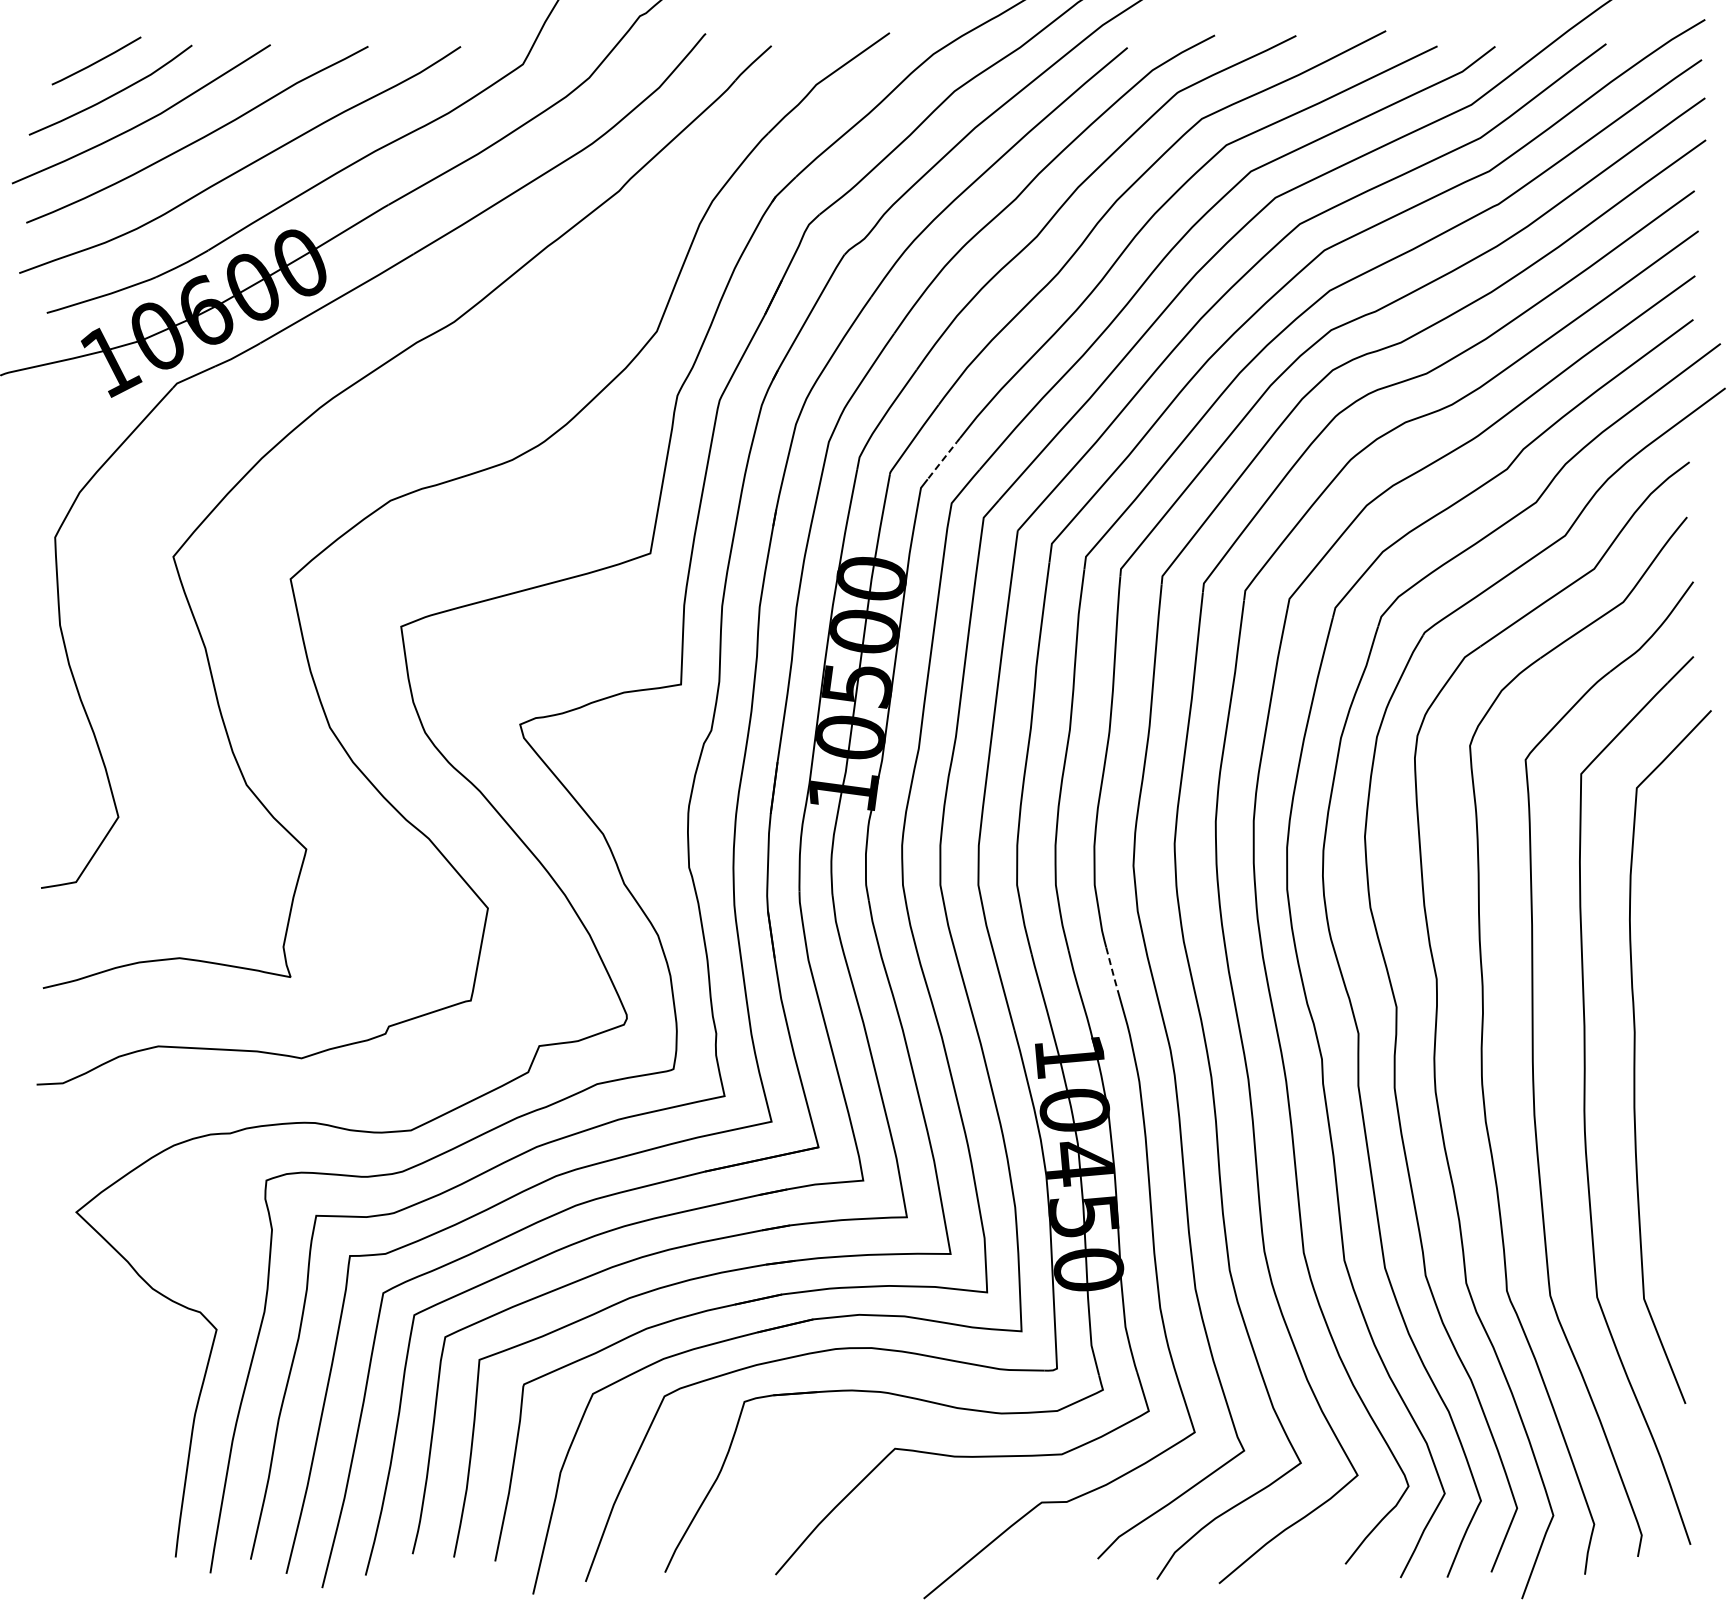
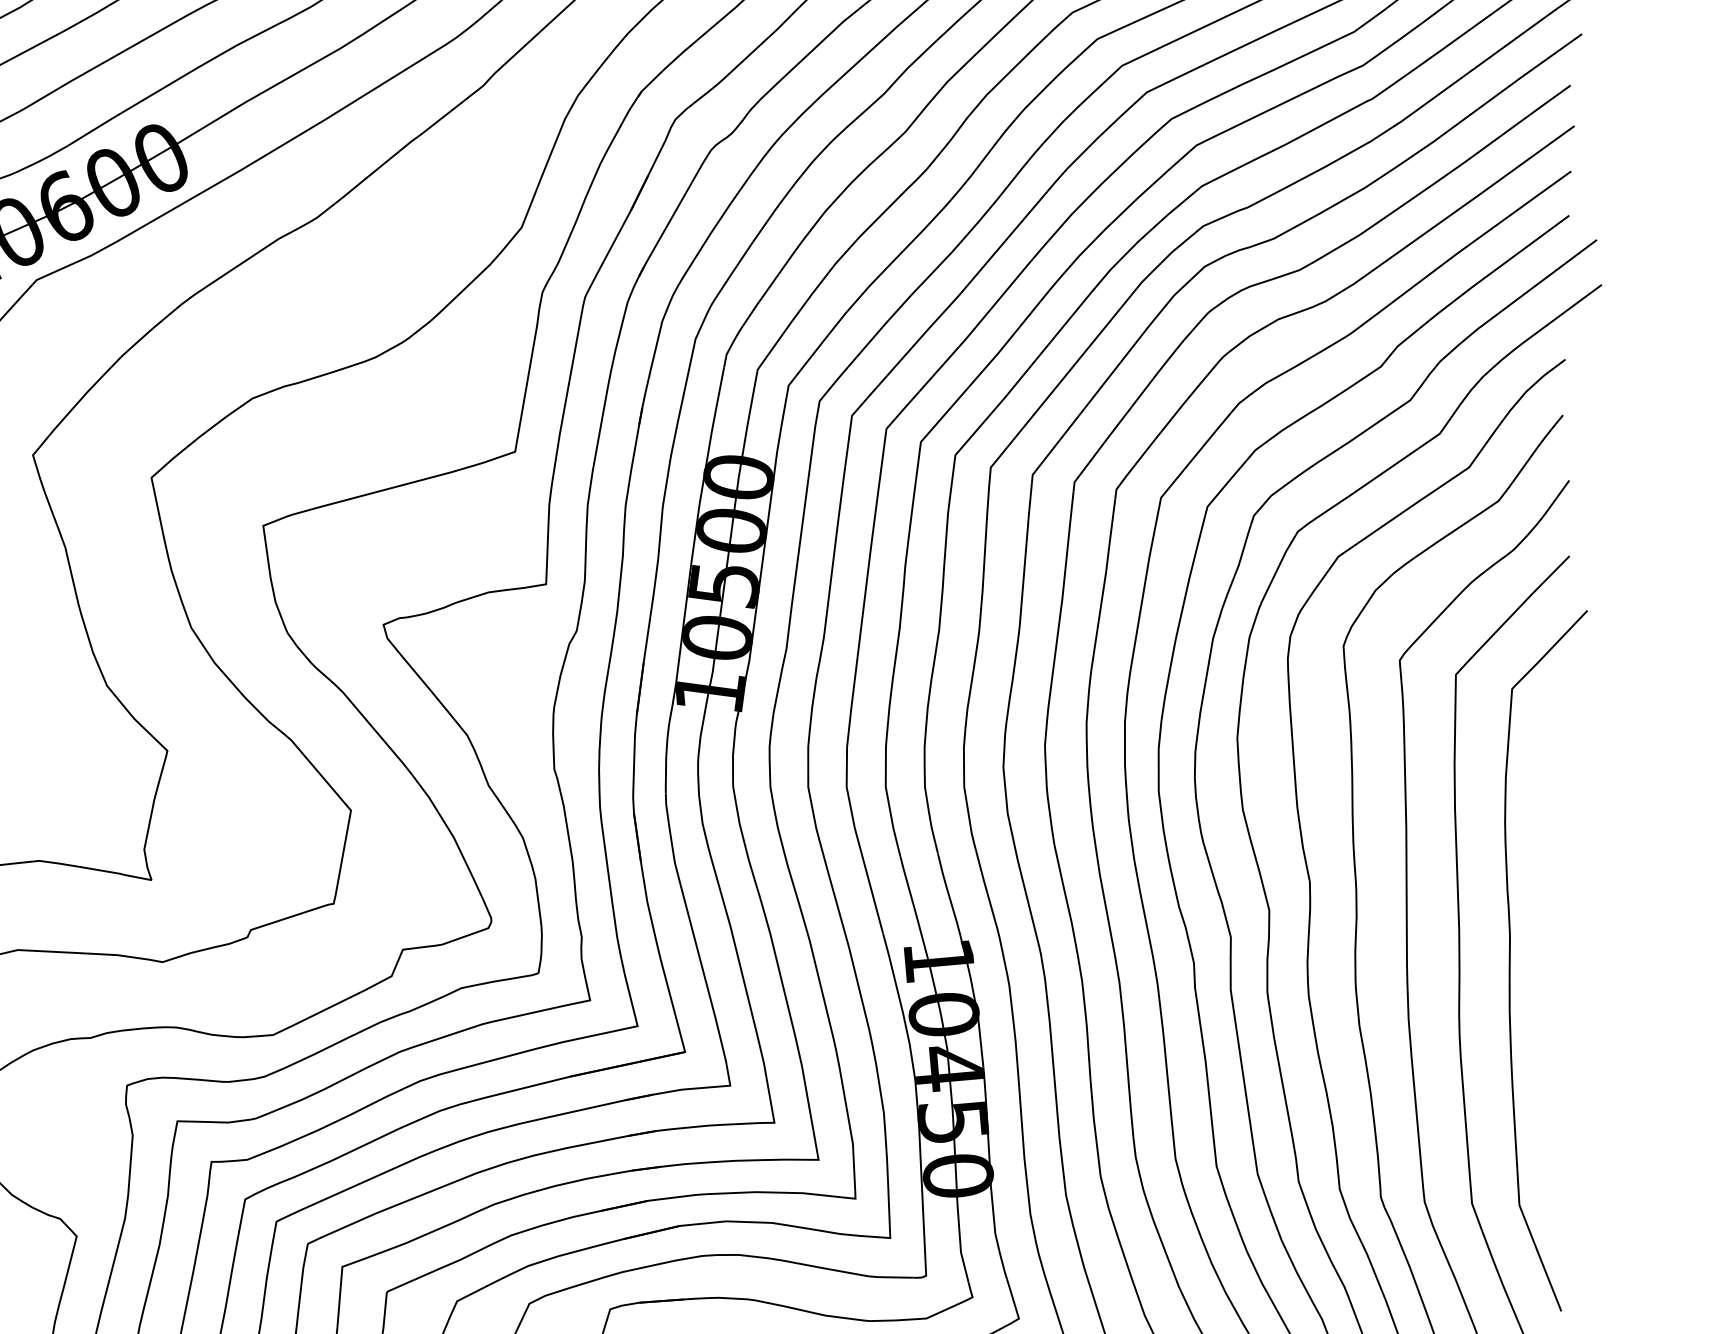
line: (943, 458) -> (811, 355), dashed -> solid
line: (1111, 969) -> (981, 872), dashed -> solid

